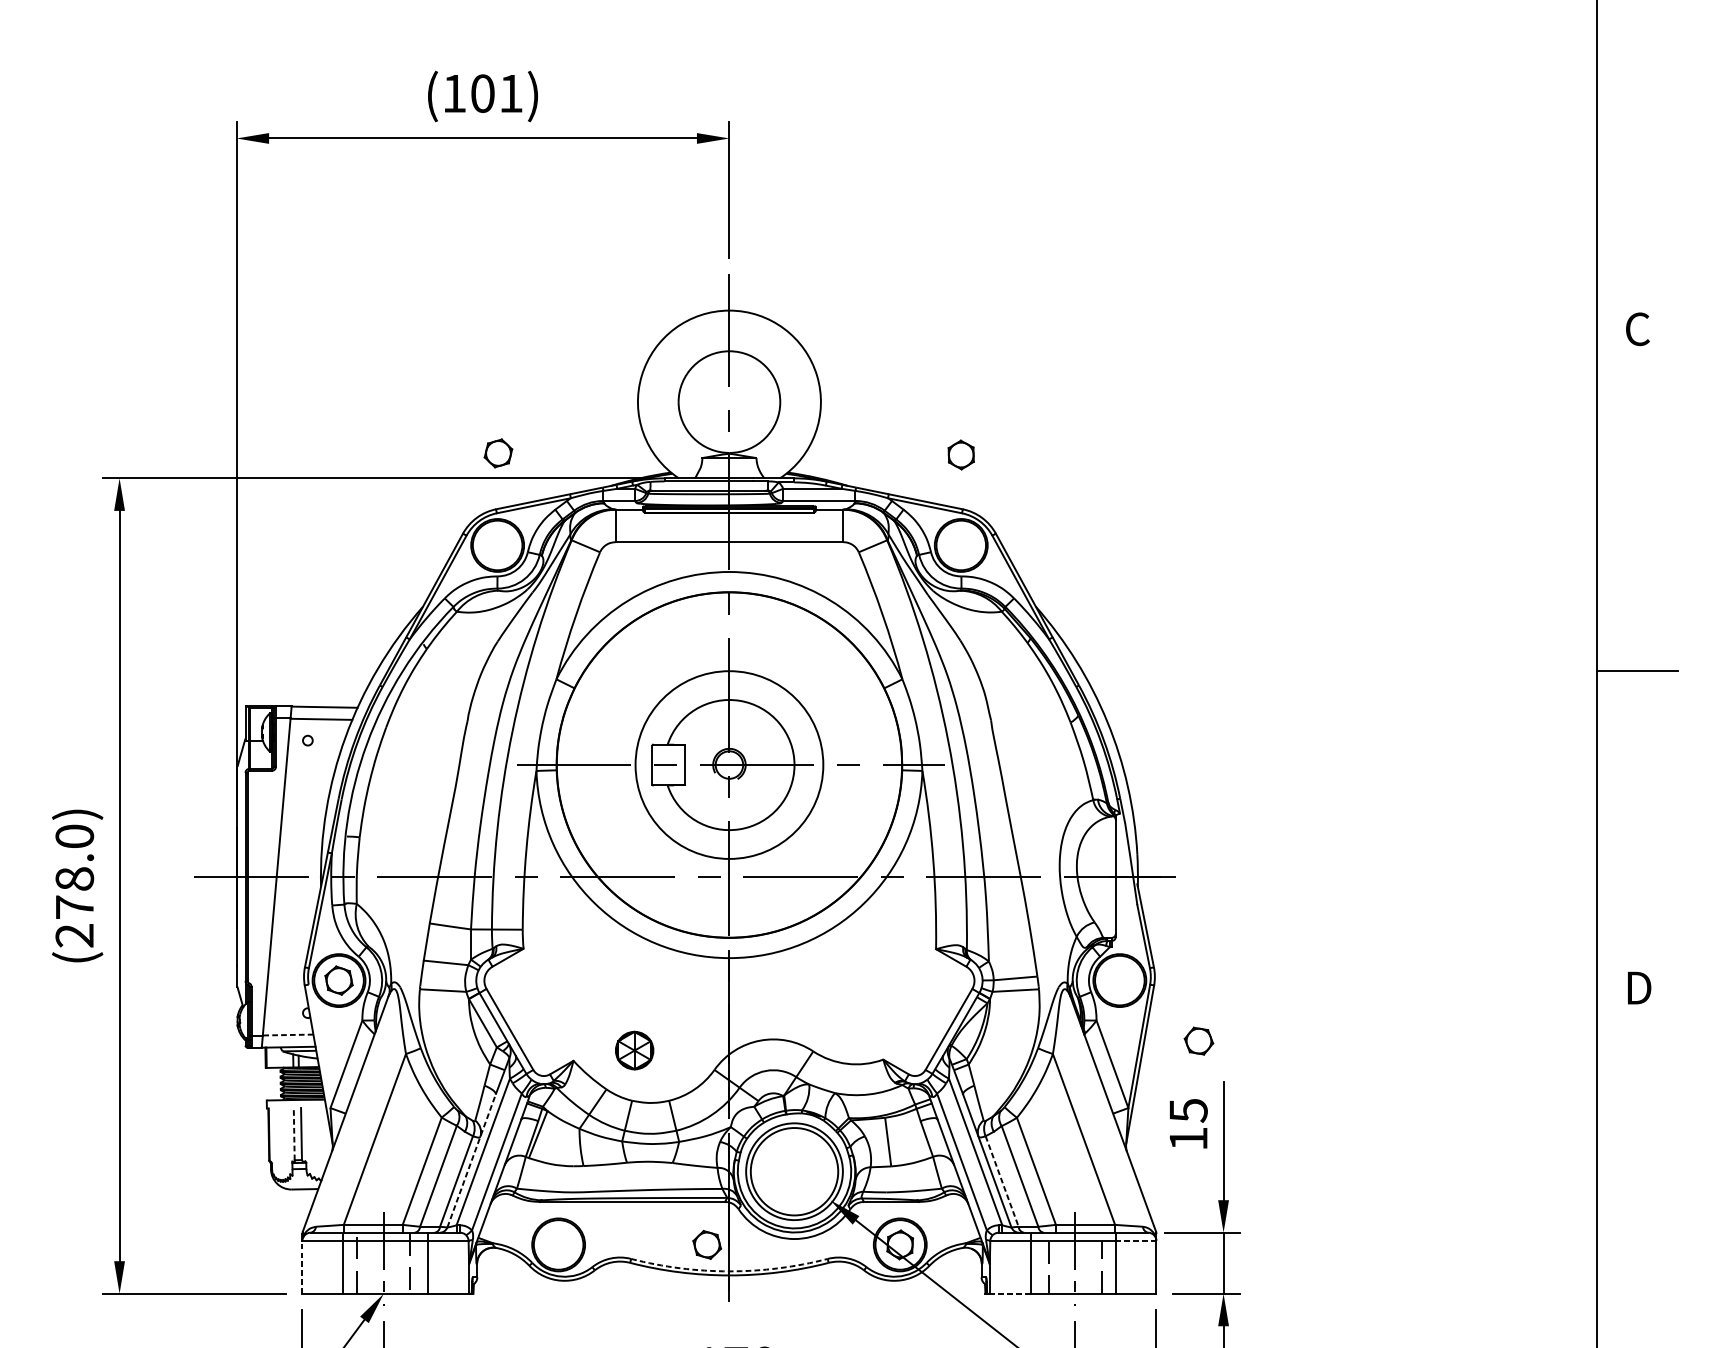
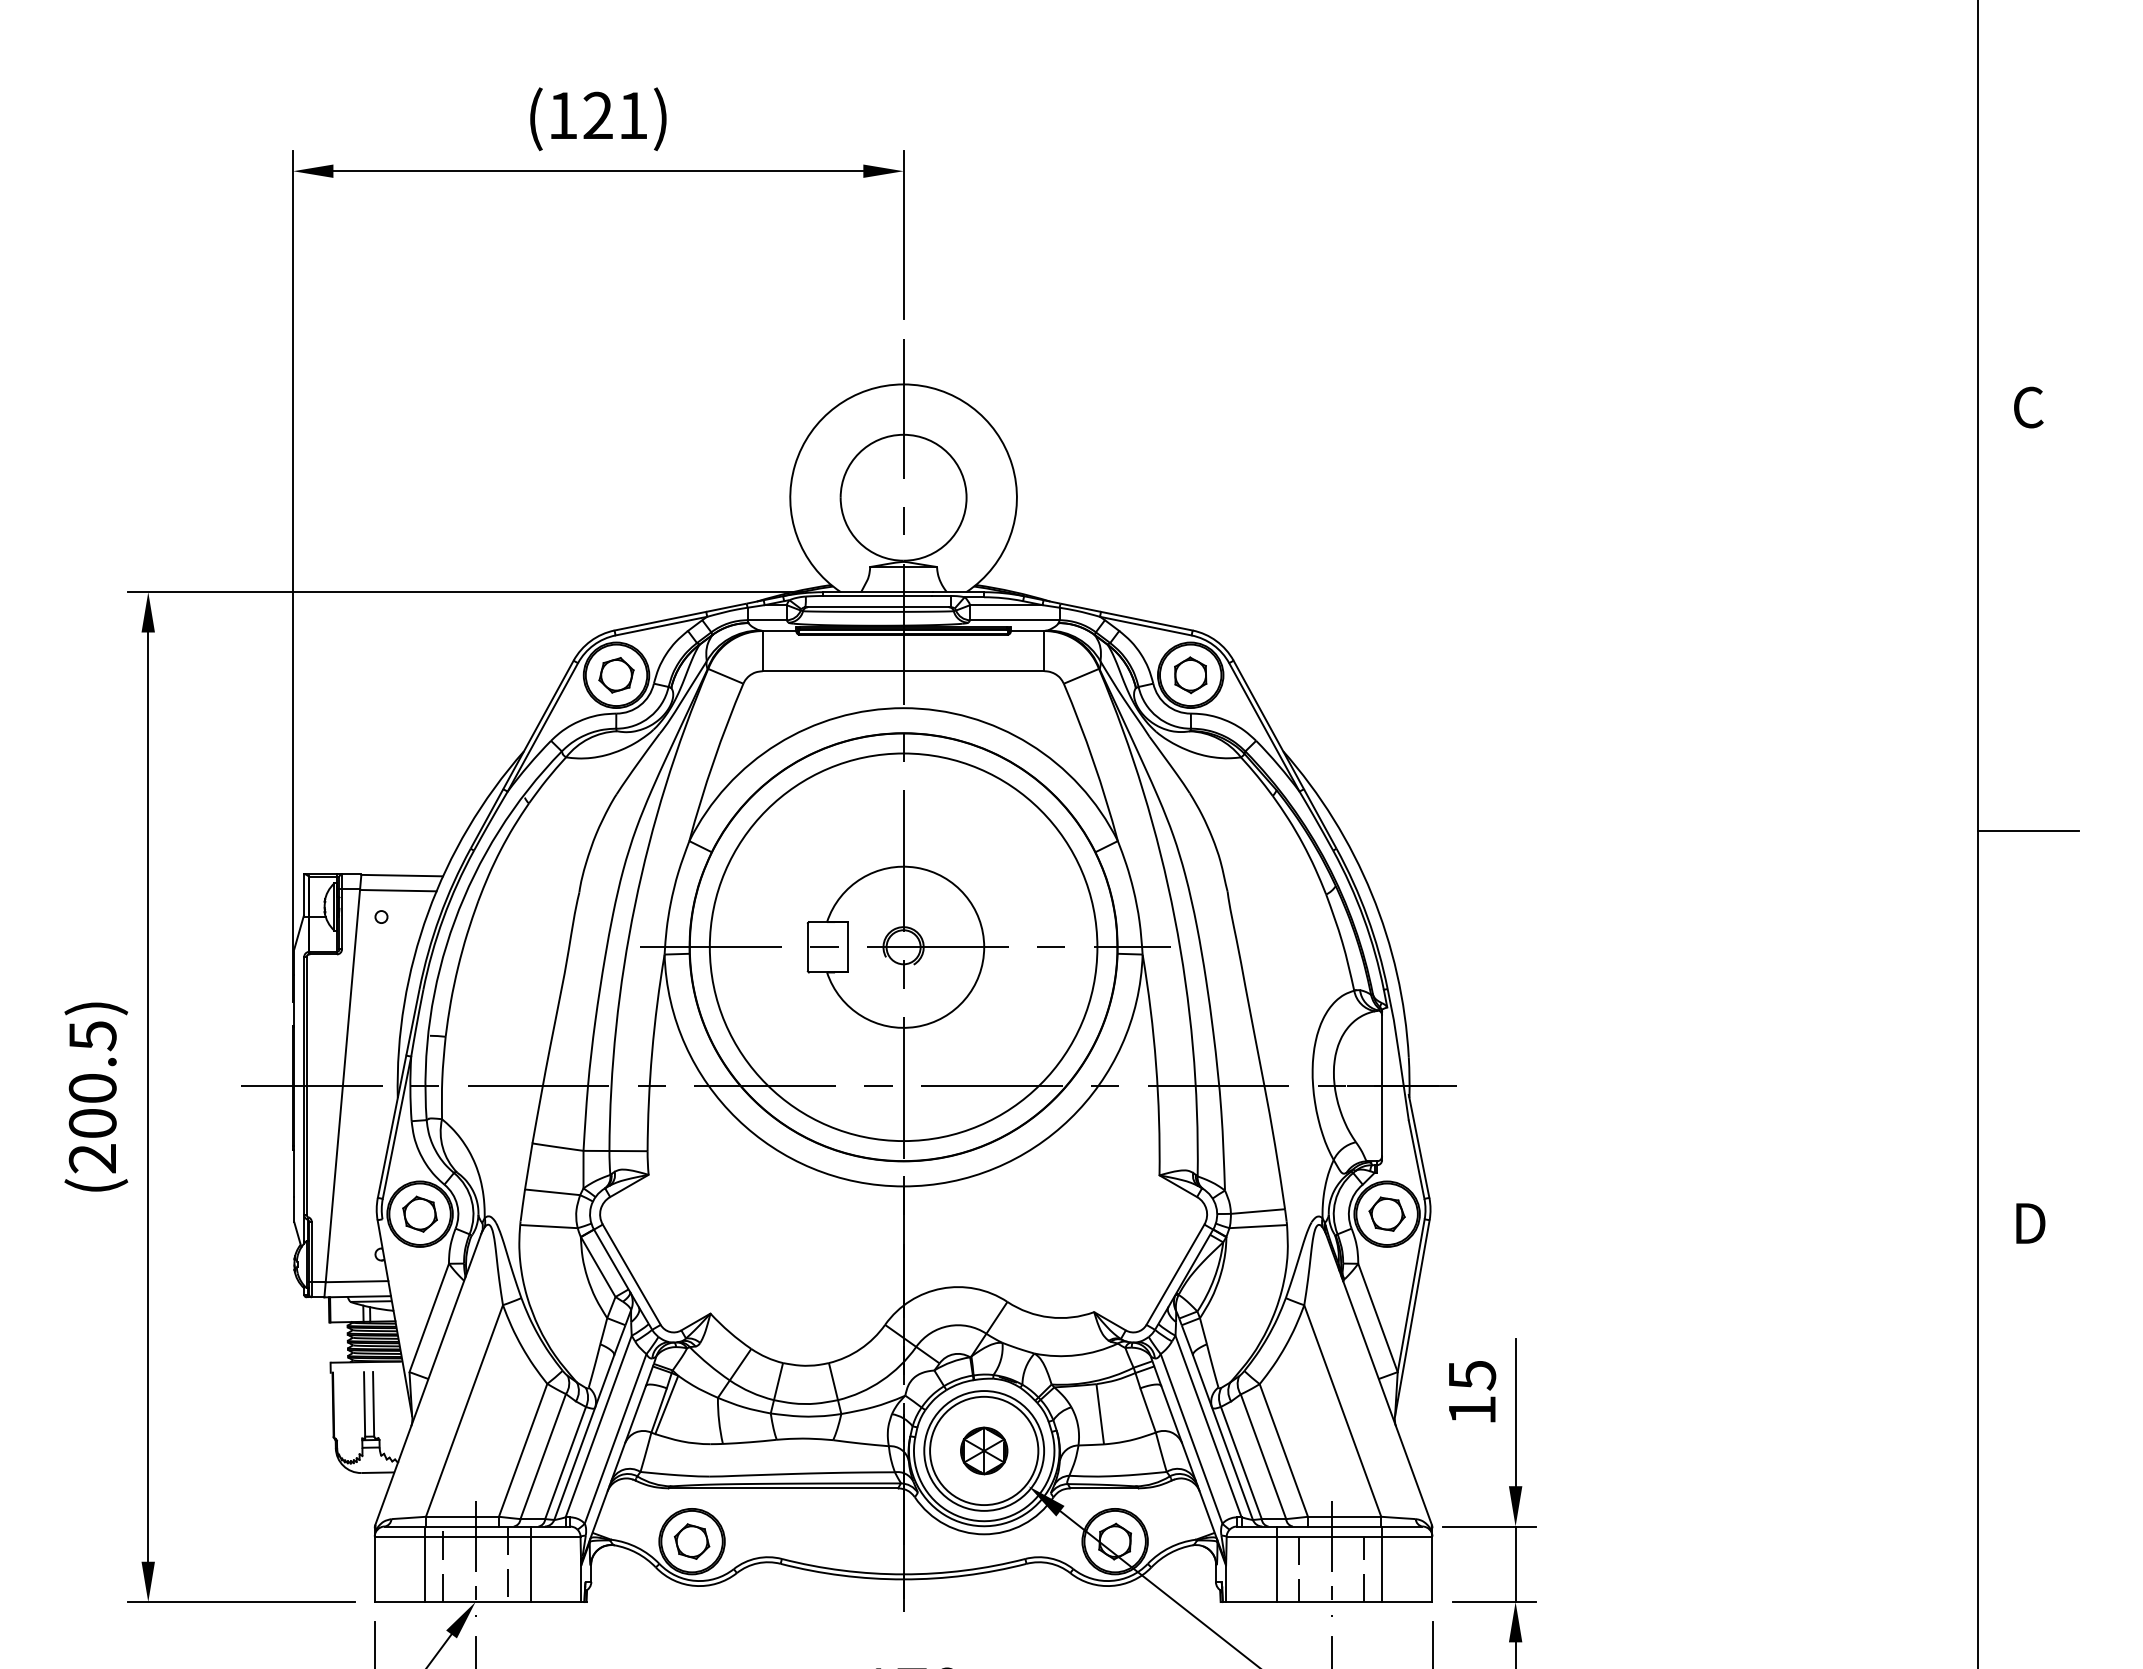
text: (482, 93) -> (597, 115), (101) -> (121)
part: (498, 453) -> (616, 675), moved
part: (961, 455) -> (1190, 675), moved
circle: (729, 765) -> (903, 947), size x1.67
text: (74, 871) -> (92, 1079), (278.0) -> (200.5)
line: (287, 1034) -> (356, 1281), dashed -> solid
part: (1198, 1040) -> (1386, 1213), moved
part: (634, 1050) -> (984, 1450), moved
line: (294, 1133) -> (364, 1403), dashed -> solid
line: (471, 1160) -> (584, 1437), dashed -> solid
line: (1002, 1181) -> (1241, 1463), dashed -> solid
line: (1135, 1240) -> (1406, 1536), dashed -> solid
part: (706, 1244) -> (691, 1541), moved
line: (302, 1267) -> (374, 1569), dashed -> solid
arc: (729, 1271) -> (903, 1574), dashed -> solid
line: (1009, 1294) -> (1250, 1602), dashed -> solid

